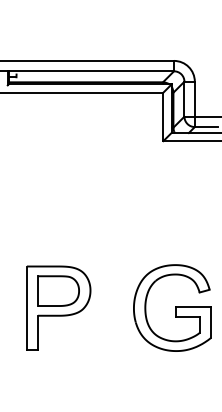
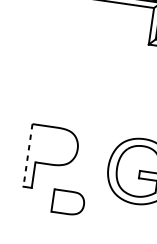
part: (58, 290) -> (68, 202), moved
line: (26, 308) -> (27, 155), solid -> dashed

